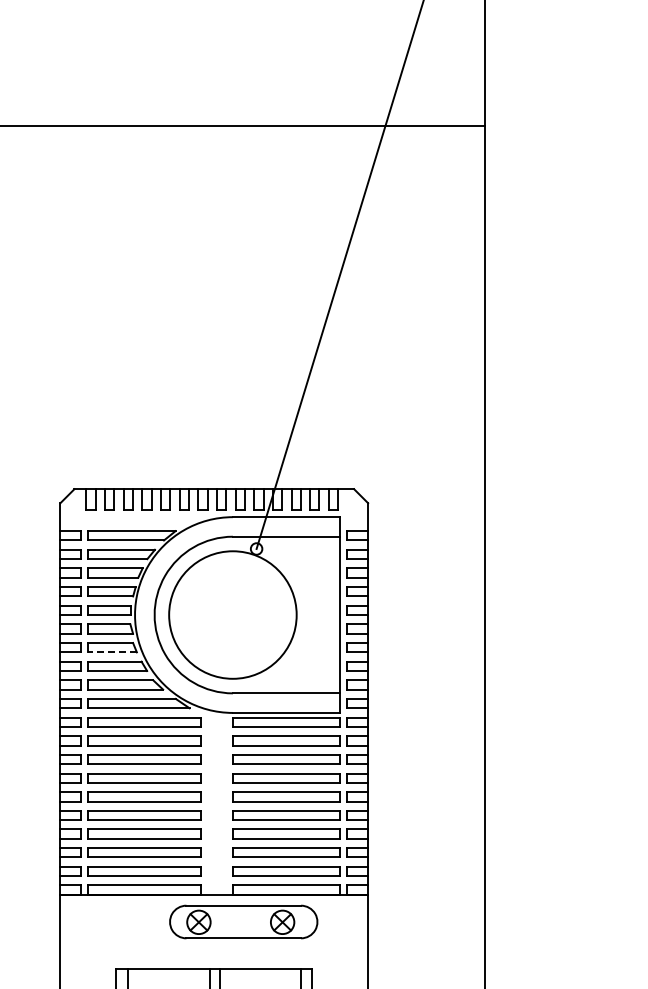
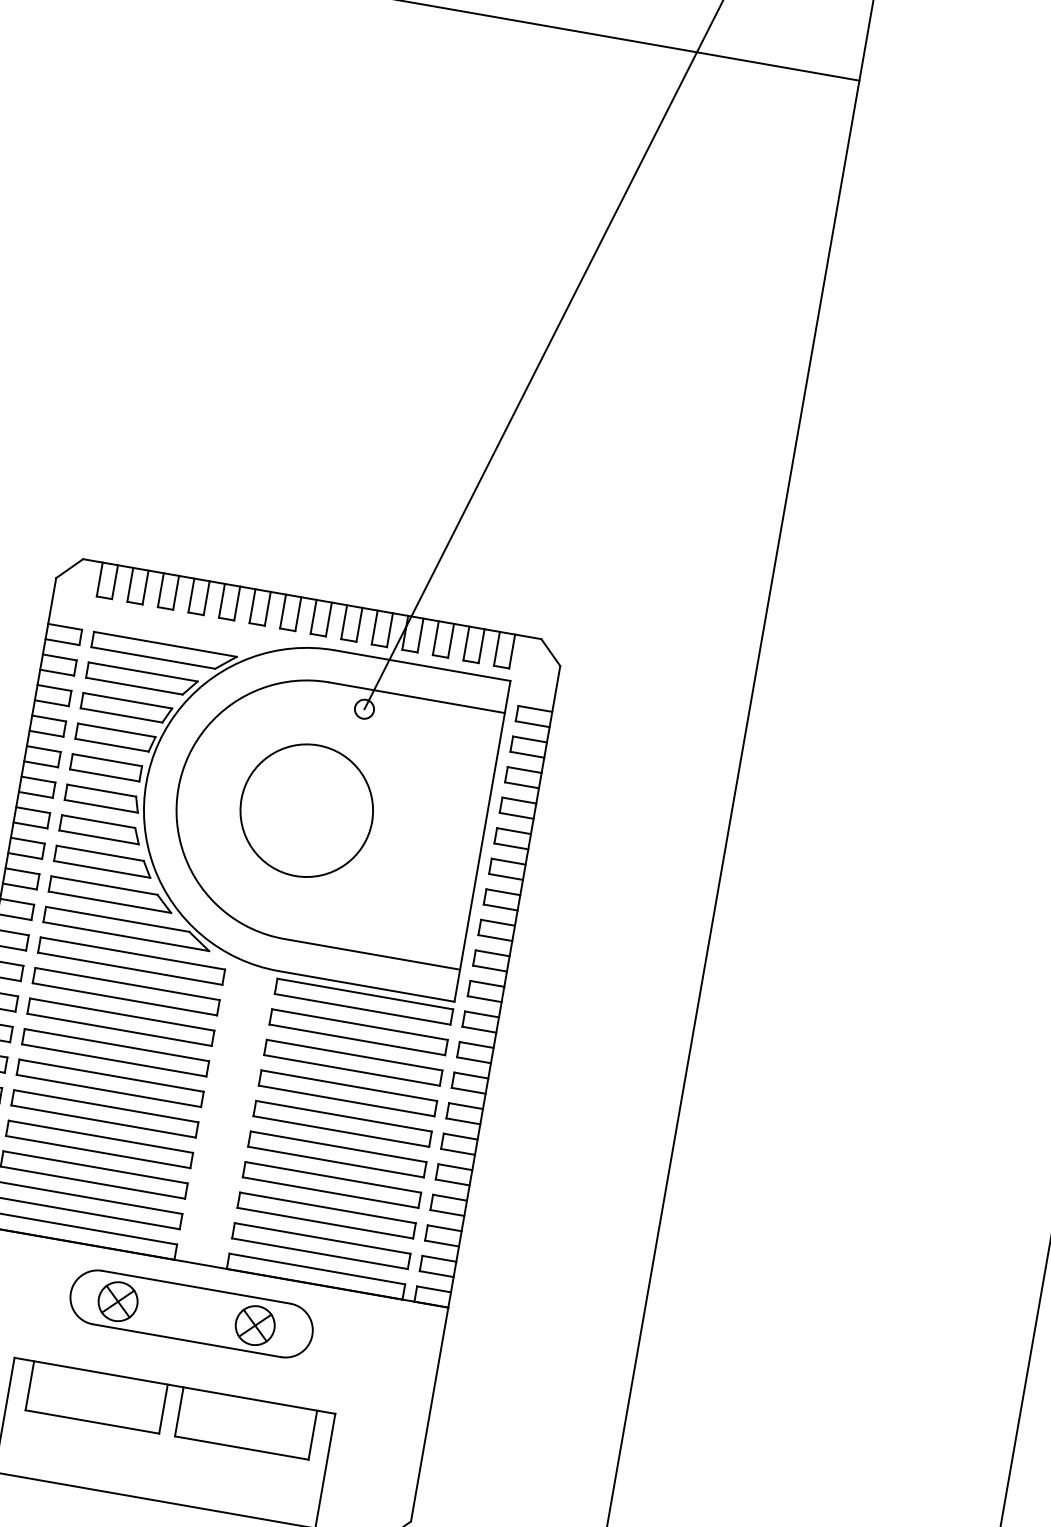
circle: (232, 614) -> (306, 809), size x0.62
line: (112, 652) -> (98, 837), dashed -> solid
part: (243, 921) -> (191, 1313), moved

